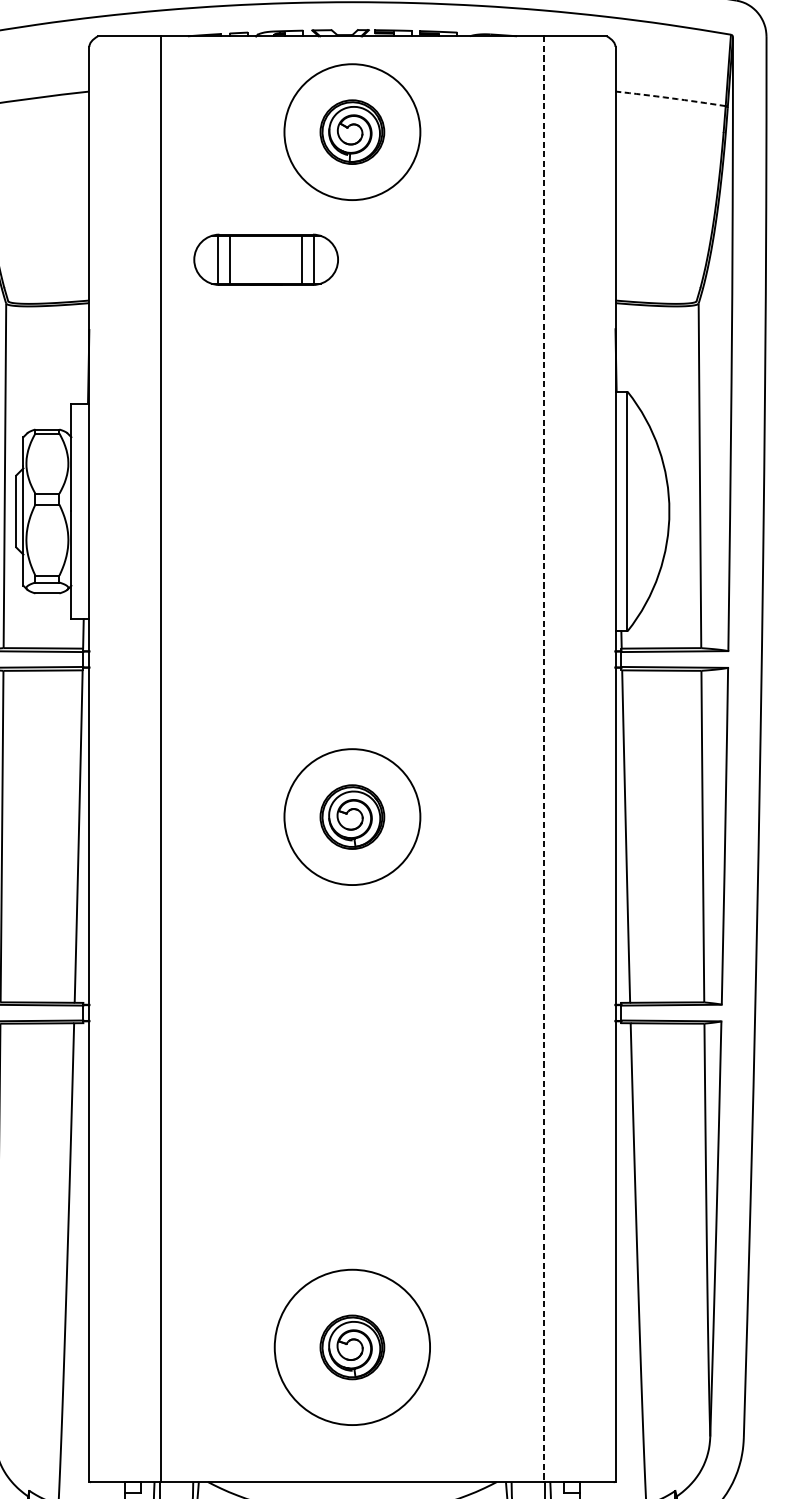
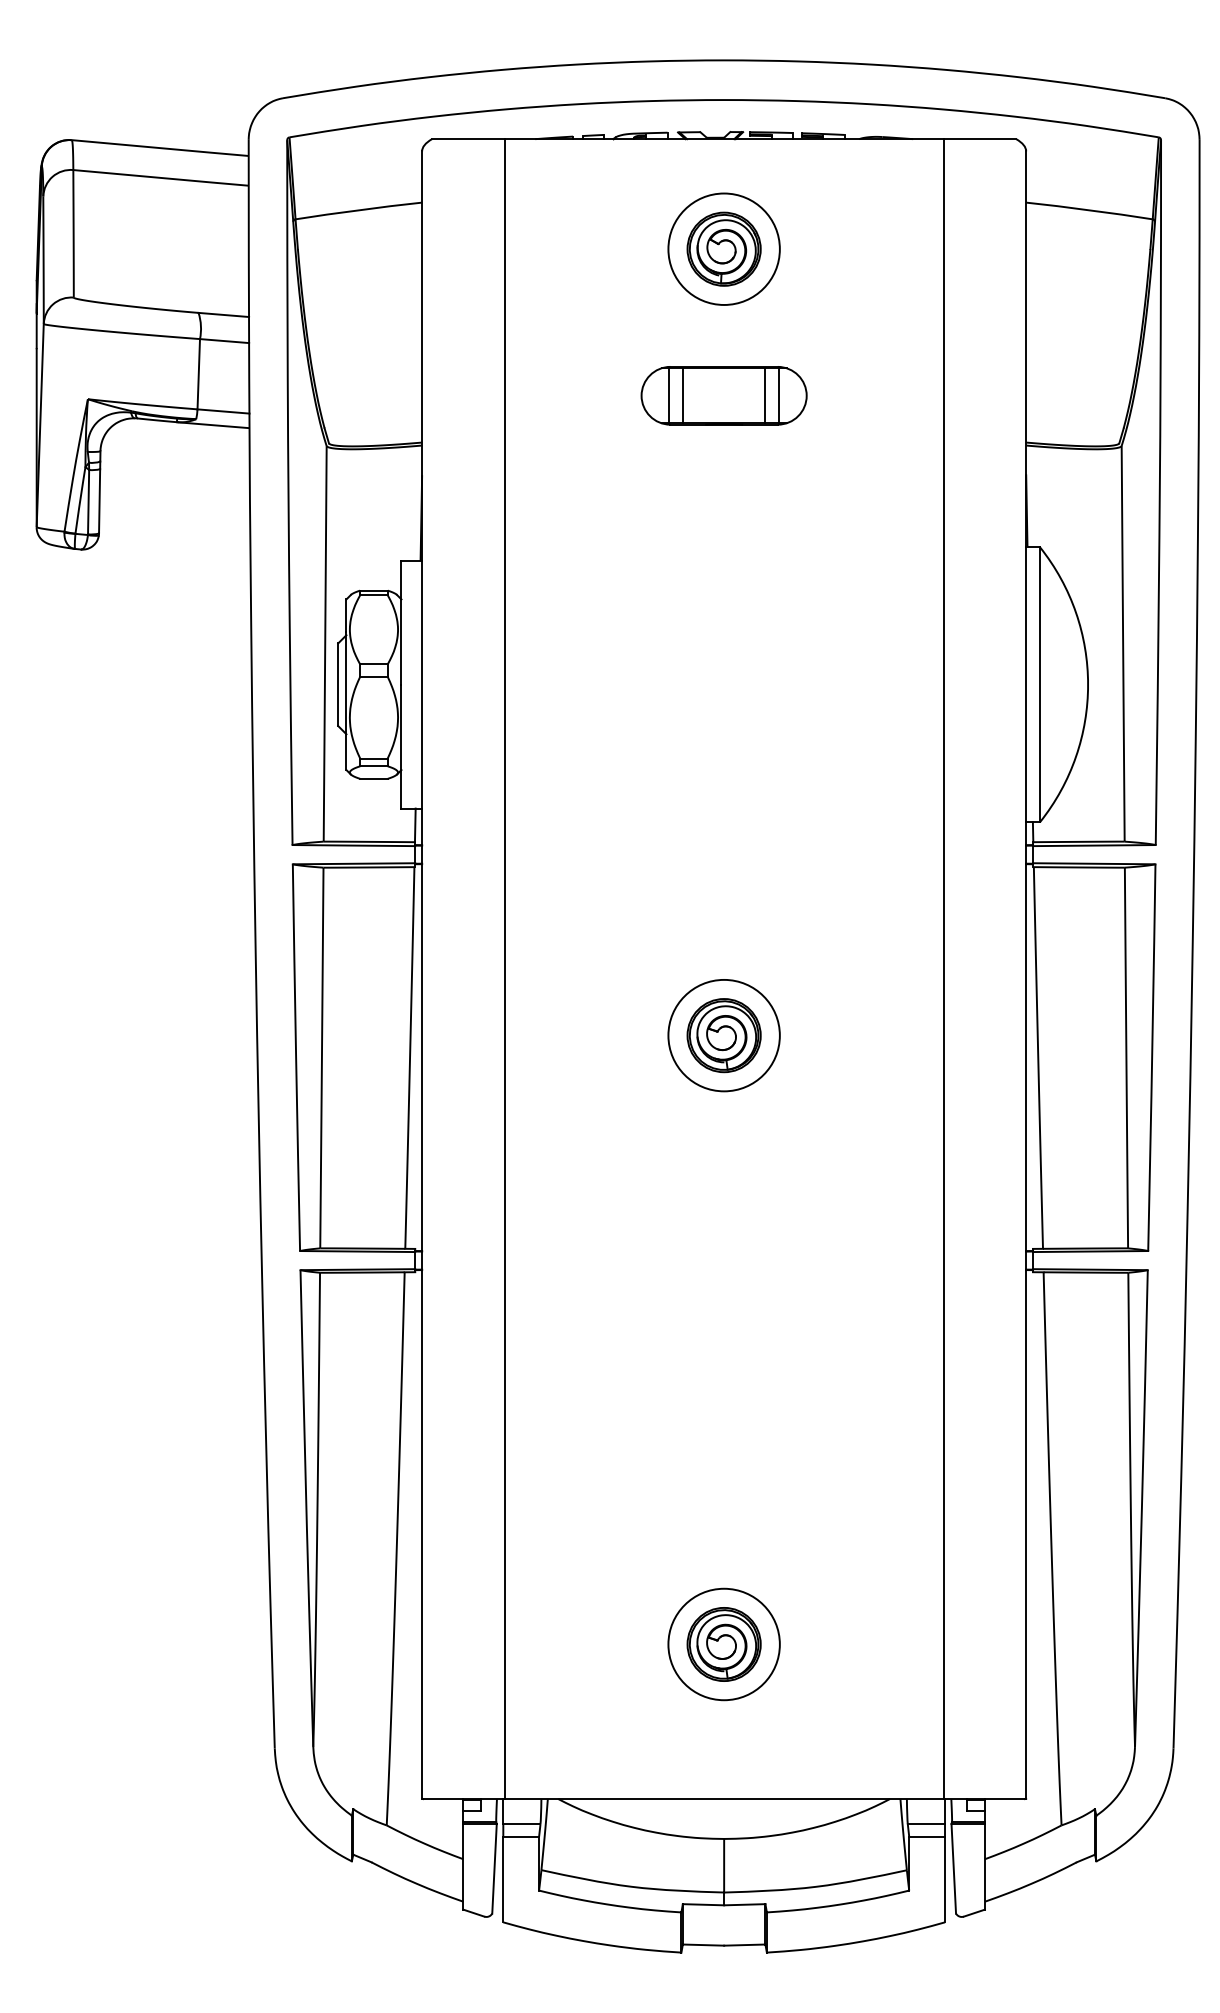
arc: (670, 98) -> (1089, 210), dashed -> solid
circle: (351, 131) -> (723, 248), size x0.71
part: (265, 259) -> (723, 395), moved
line: (543, 759) -> (943, 969), dashed -> solid
circle: (351, 817) -> (723, 1035), size x0.71
circle: (351, 1347) -> (723, 1644), size x0.62

